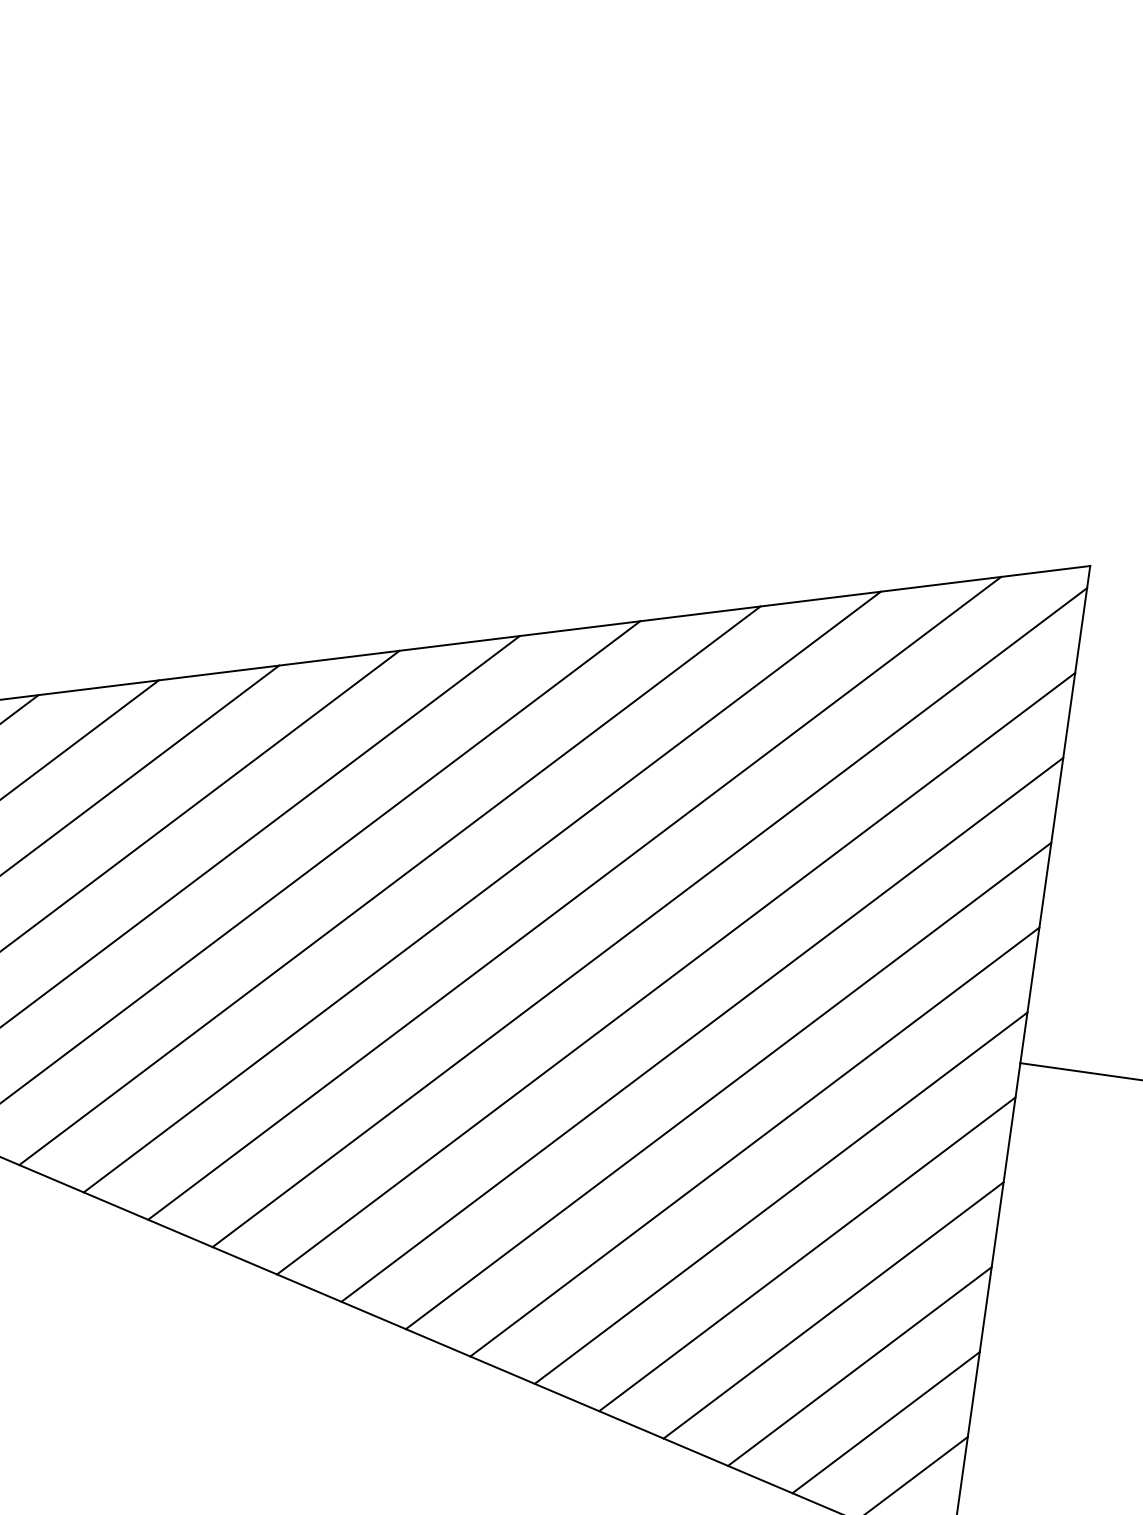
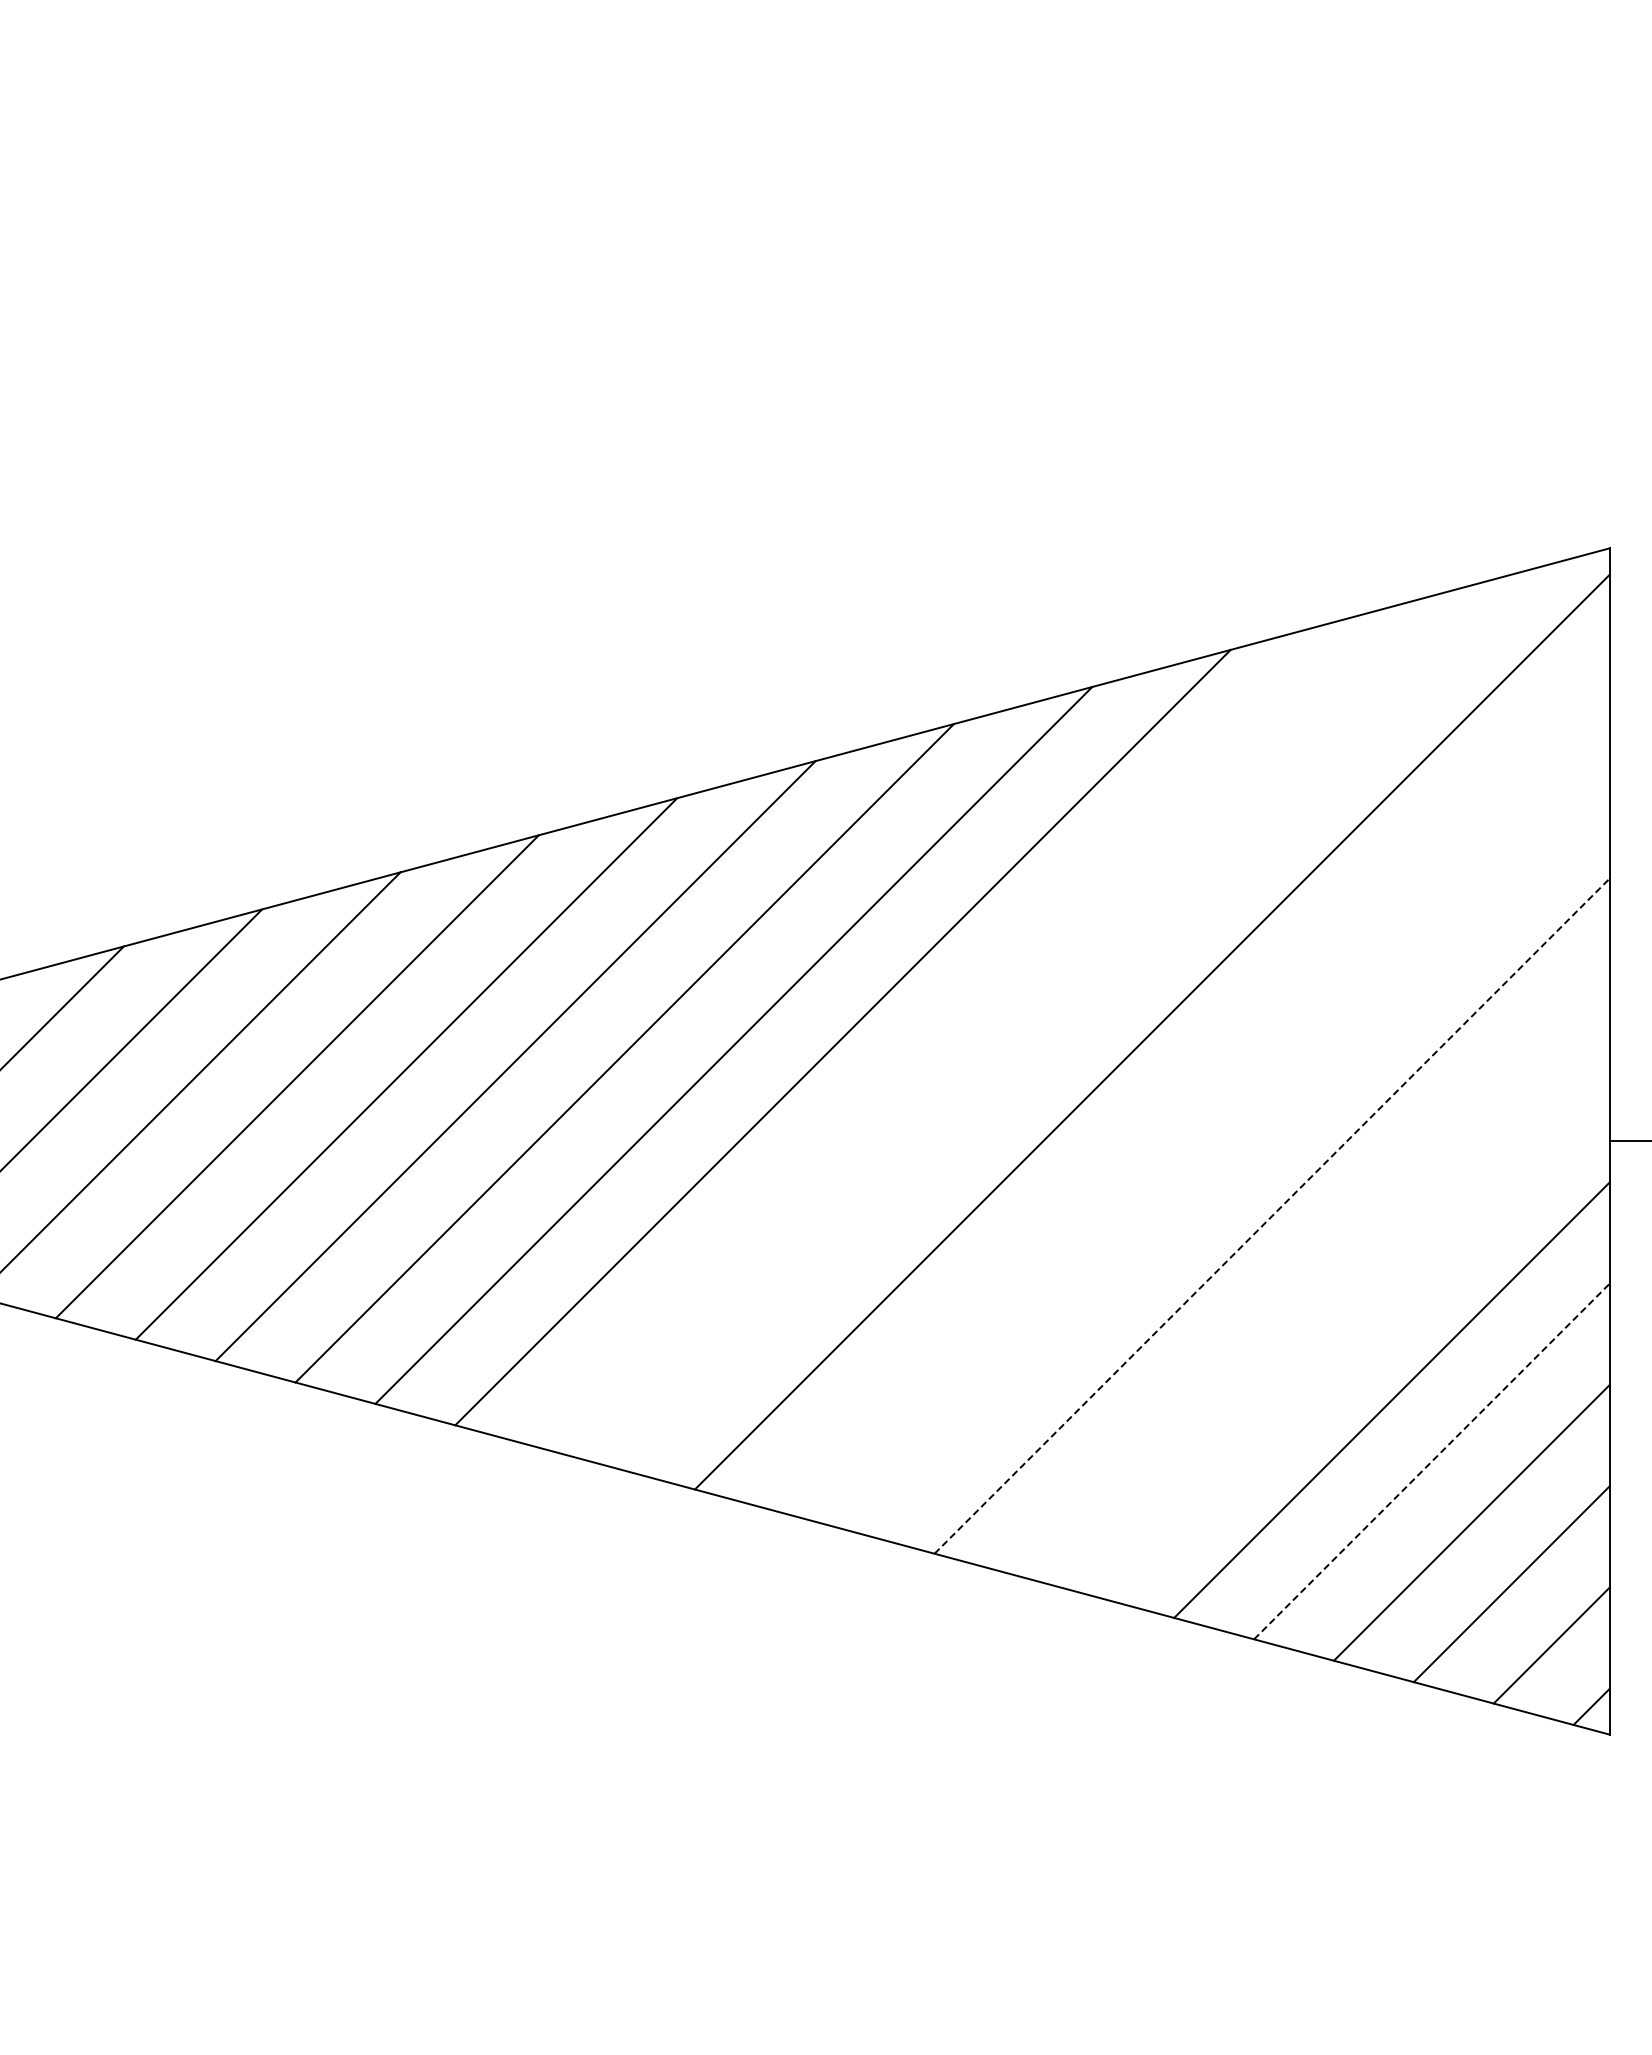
line: (482, 891) -> (952, 1029), removed
line: (574, 898) -> (1061, 1021), removed
line: (675, 973) -> (1191, 1093), removed
line: (701, 1029) -> (1231, 1154), removed
line: (728, 1085) -> (1272, 1215), solid -> dashed
line: (754, 1142) -> (1311, 1277), removed
line: (780, 1197) -> (1351, 1338), removed
line: (834, 1310) -> (1432, 1461), solid -> dashed

